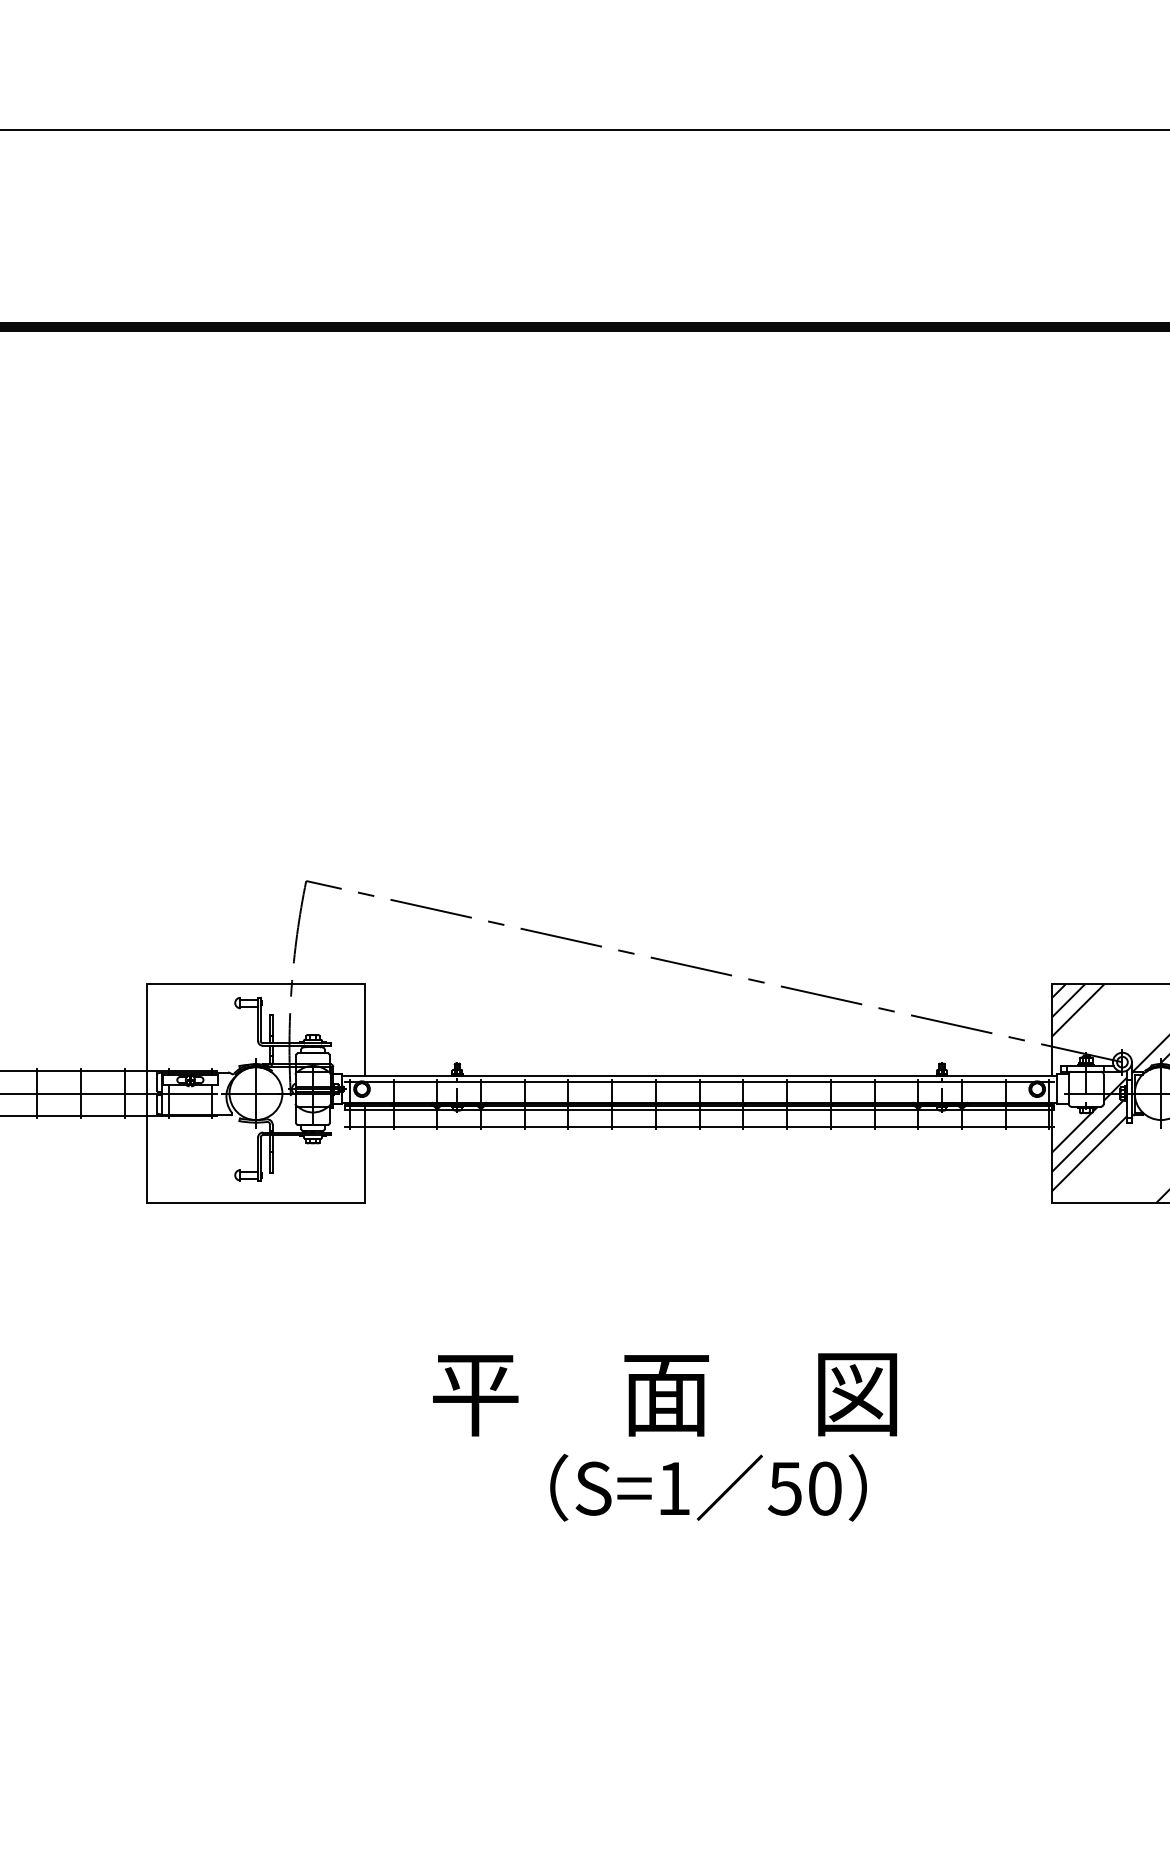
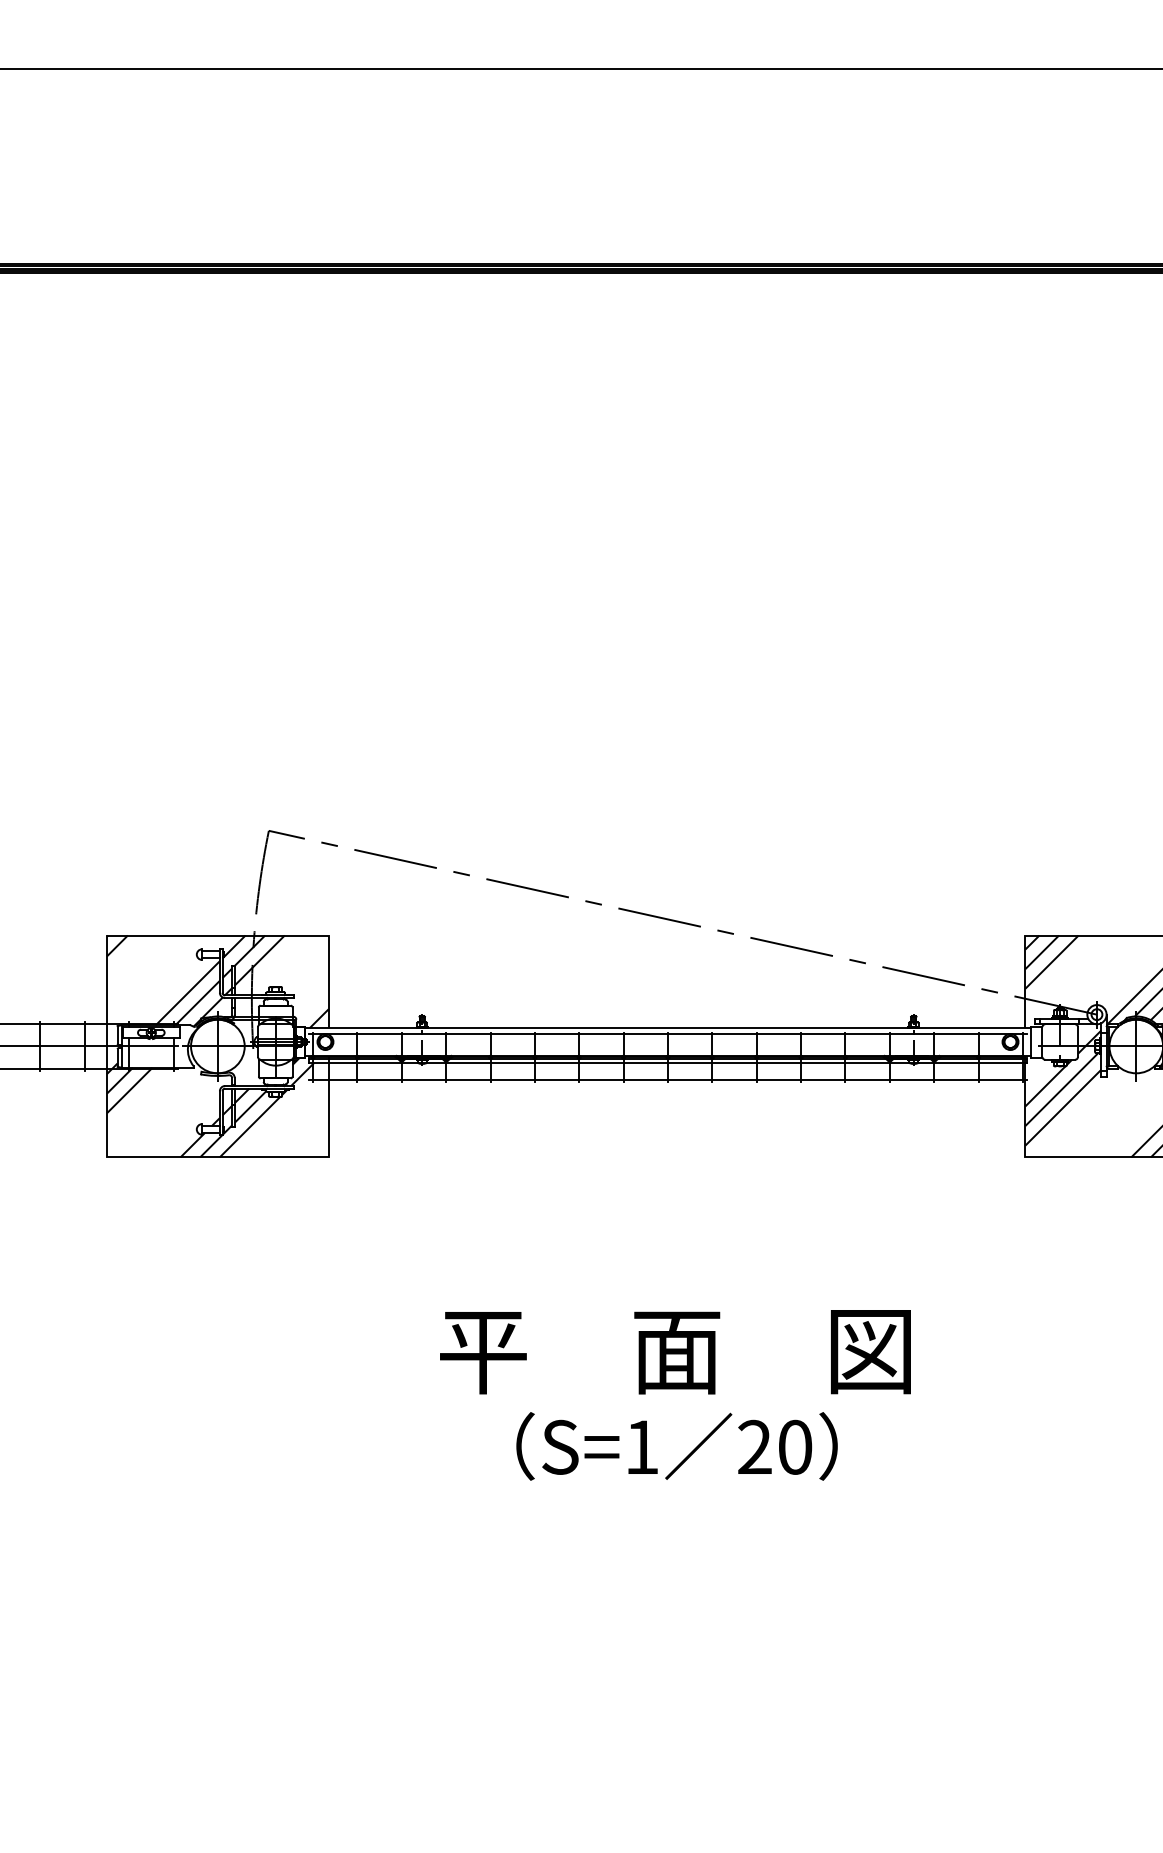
hatch: (255, 1093) -> (217, 1046), added
text: (665, 1394) -> (675, 1351), moved
text: (784, 1488) -> (754, 1447), 50 -> 20

